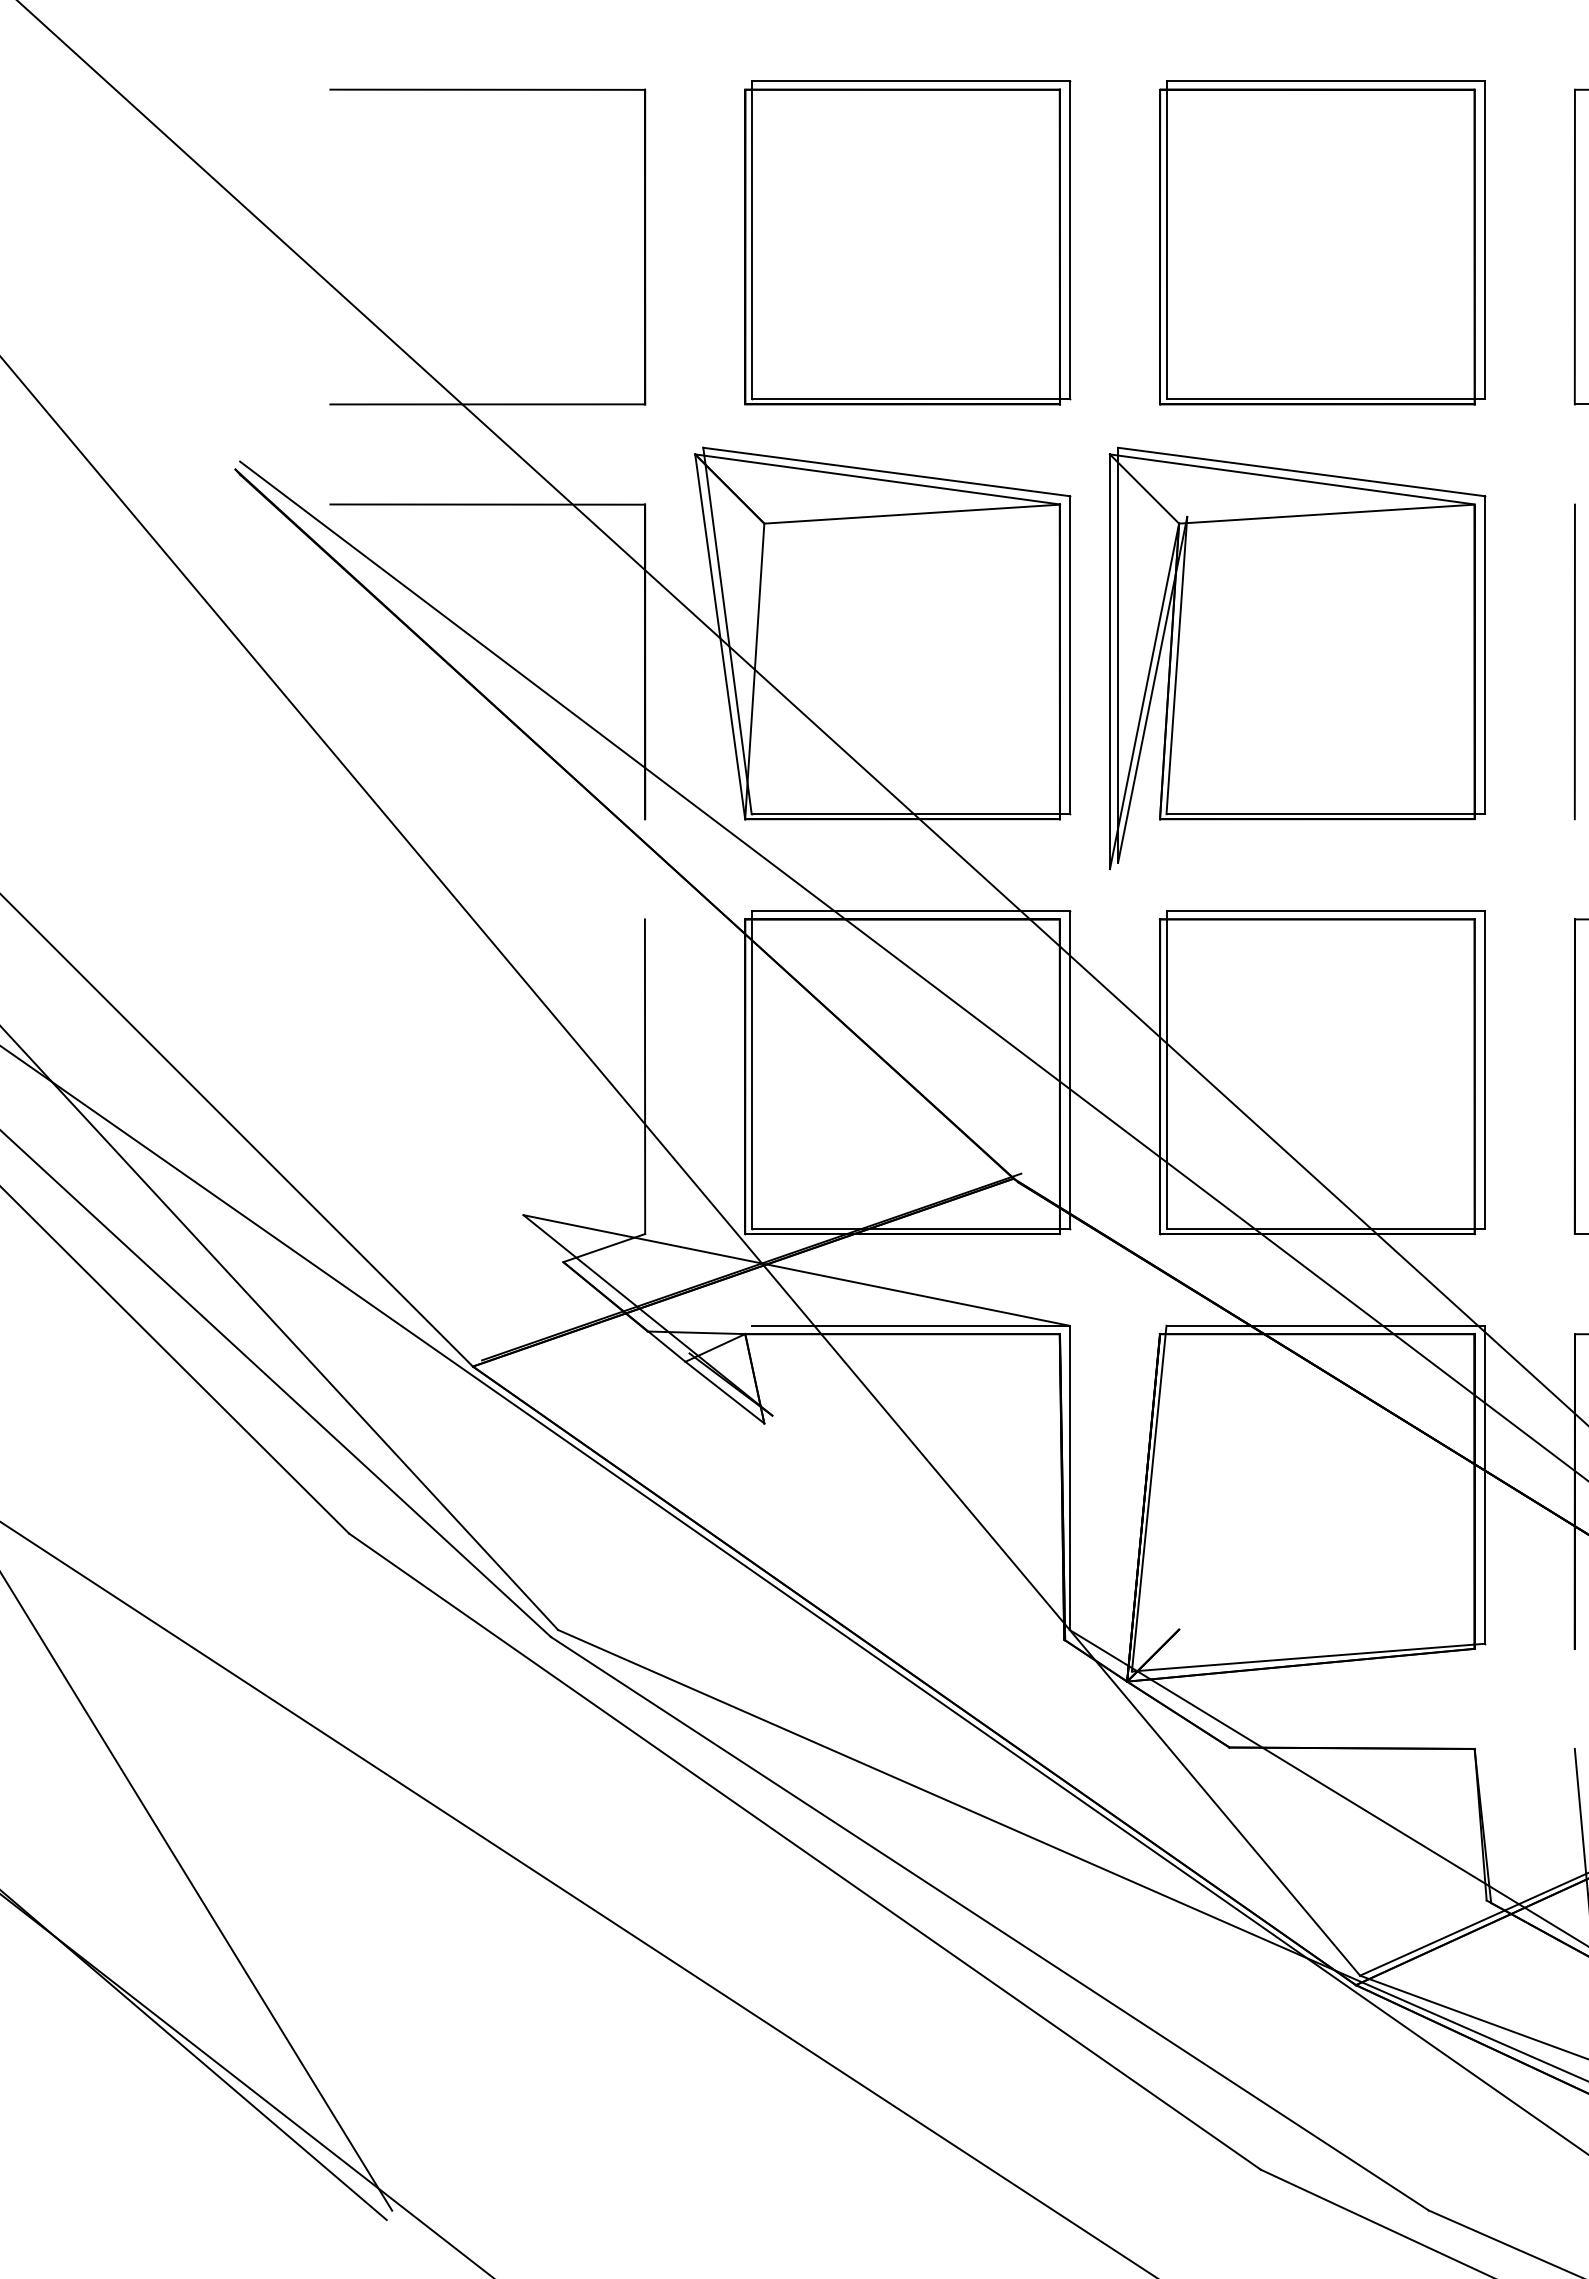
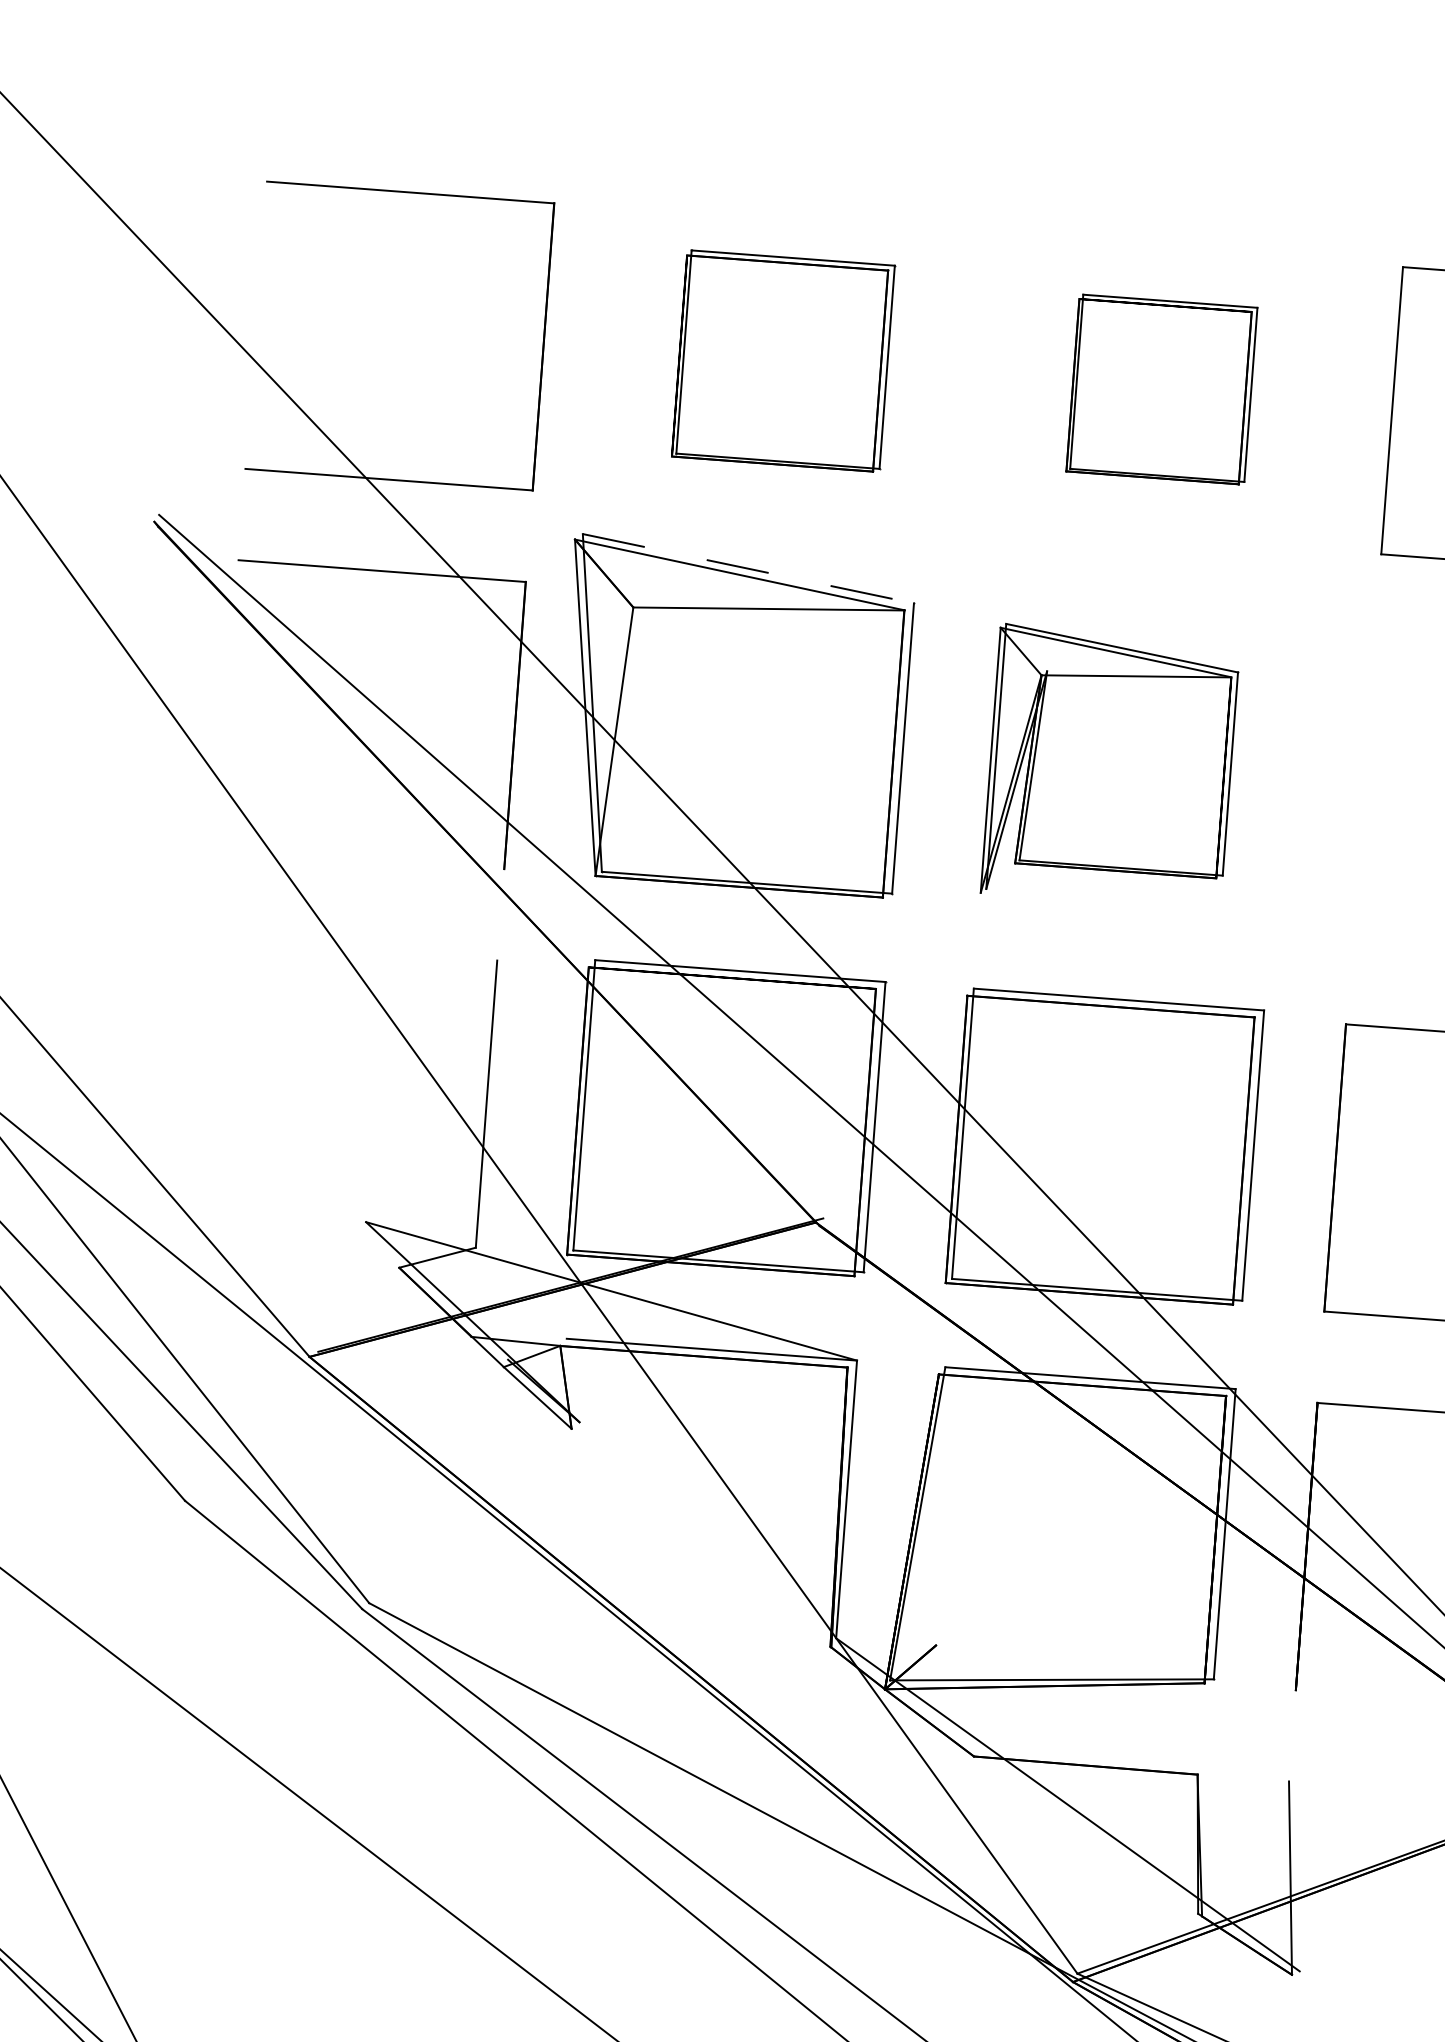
part: (907, 242) -> (783, 360), size x0.7
part: (1322, 242) -> (1162, 389), size x0.6
line: (886, 471) -> (748, 568), solid -> dashed
part: (1297, 658) -> (1110, 767), size x0.7
line: (1574, 661) -> (1363, 788), removed

